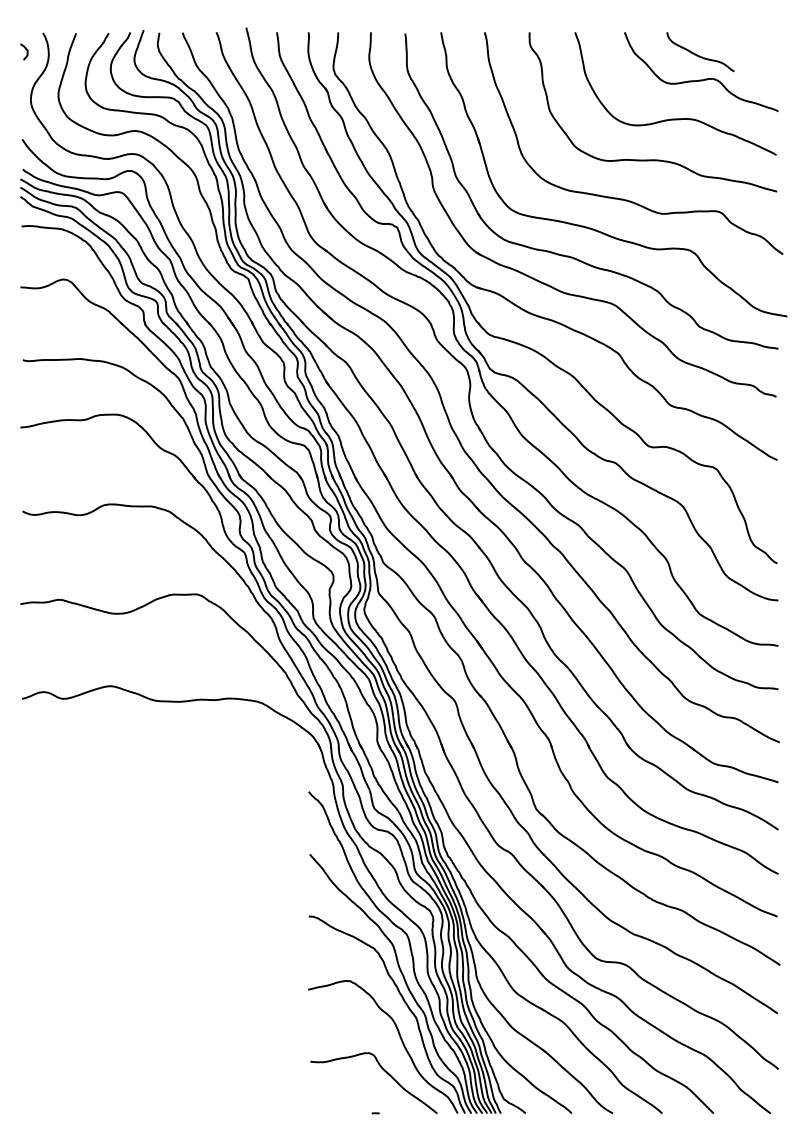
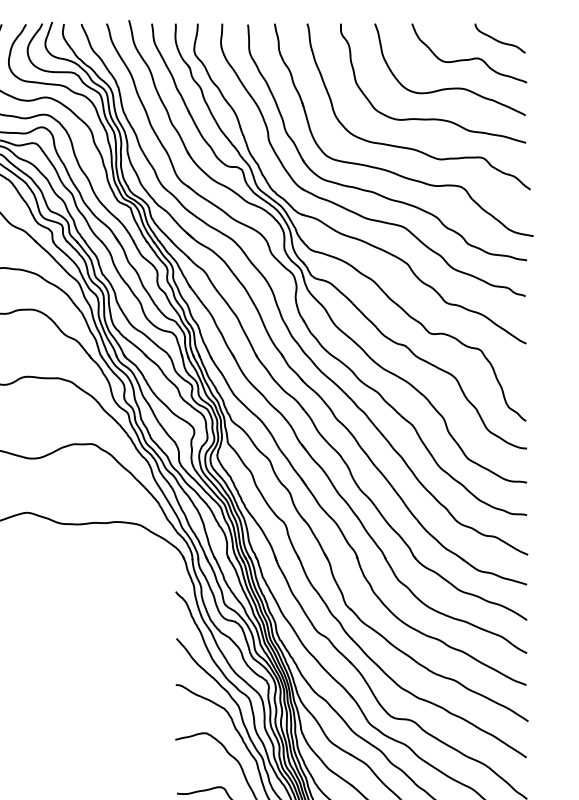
curve: (699, 55) -> (499, 40), moved

